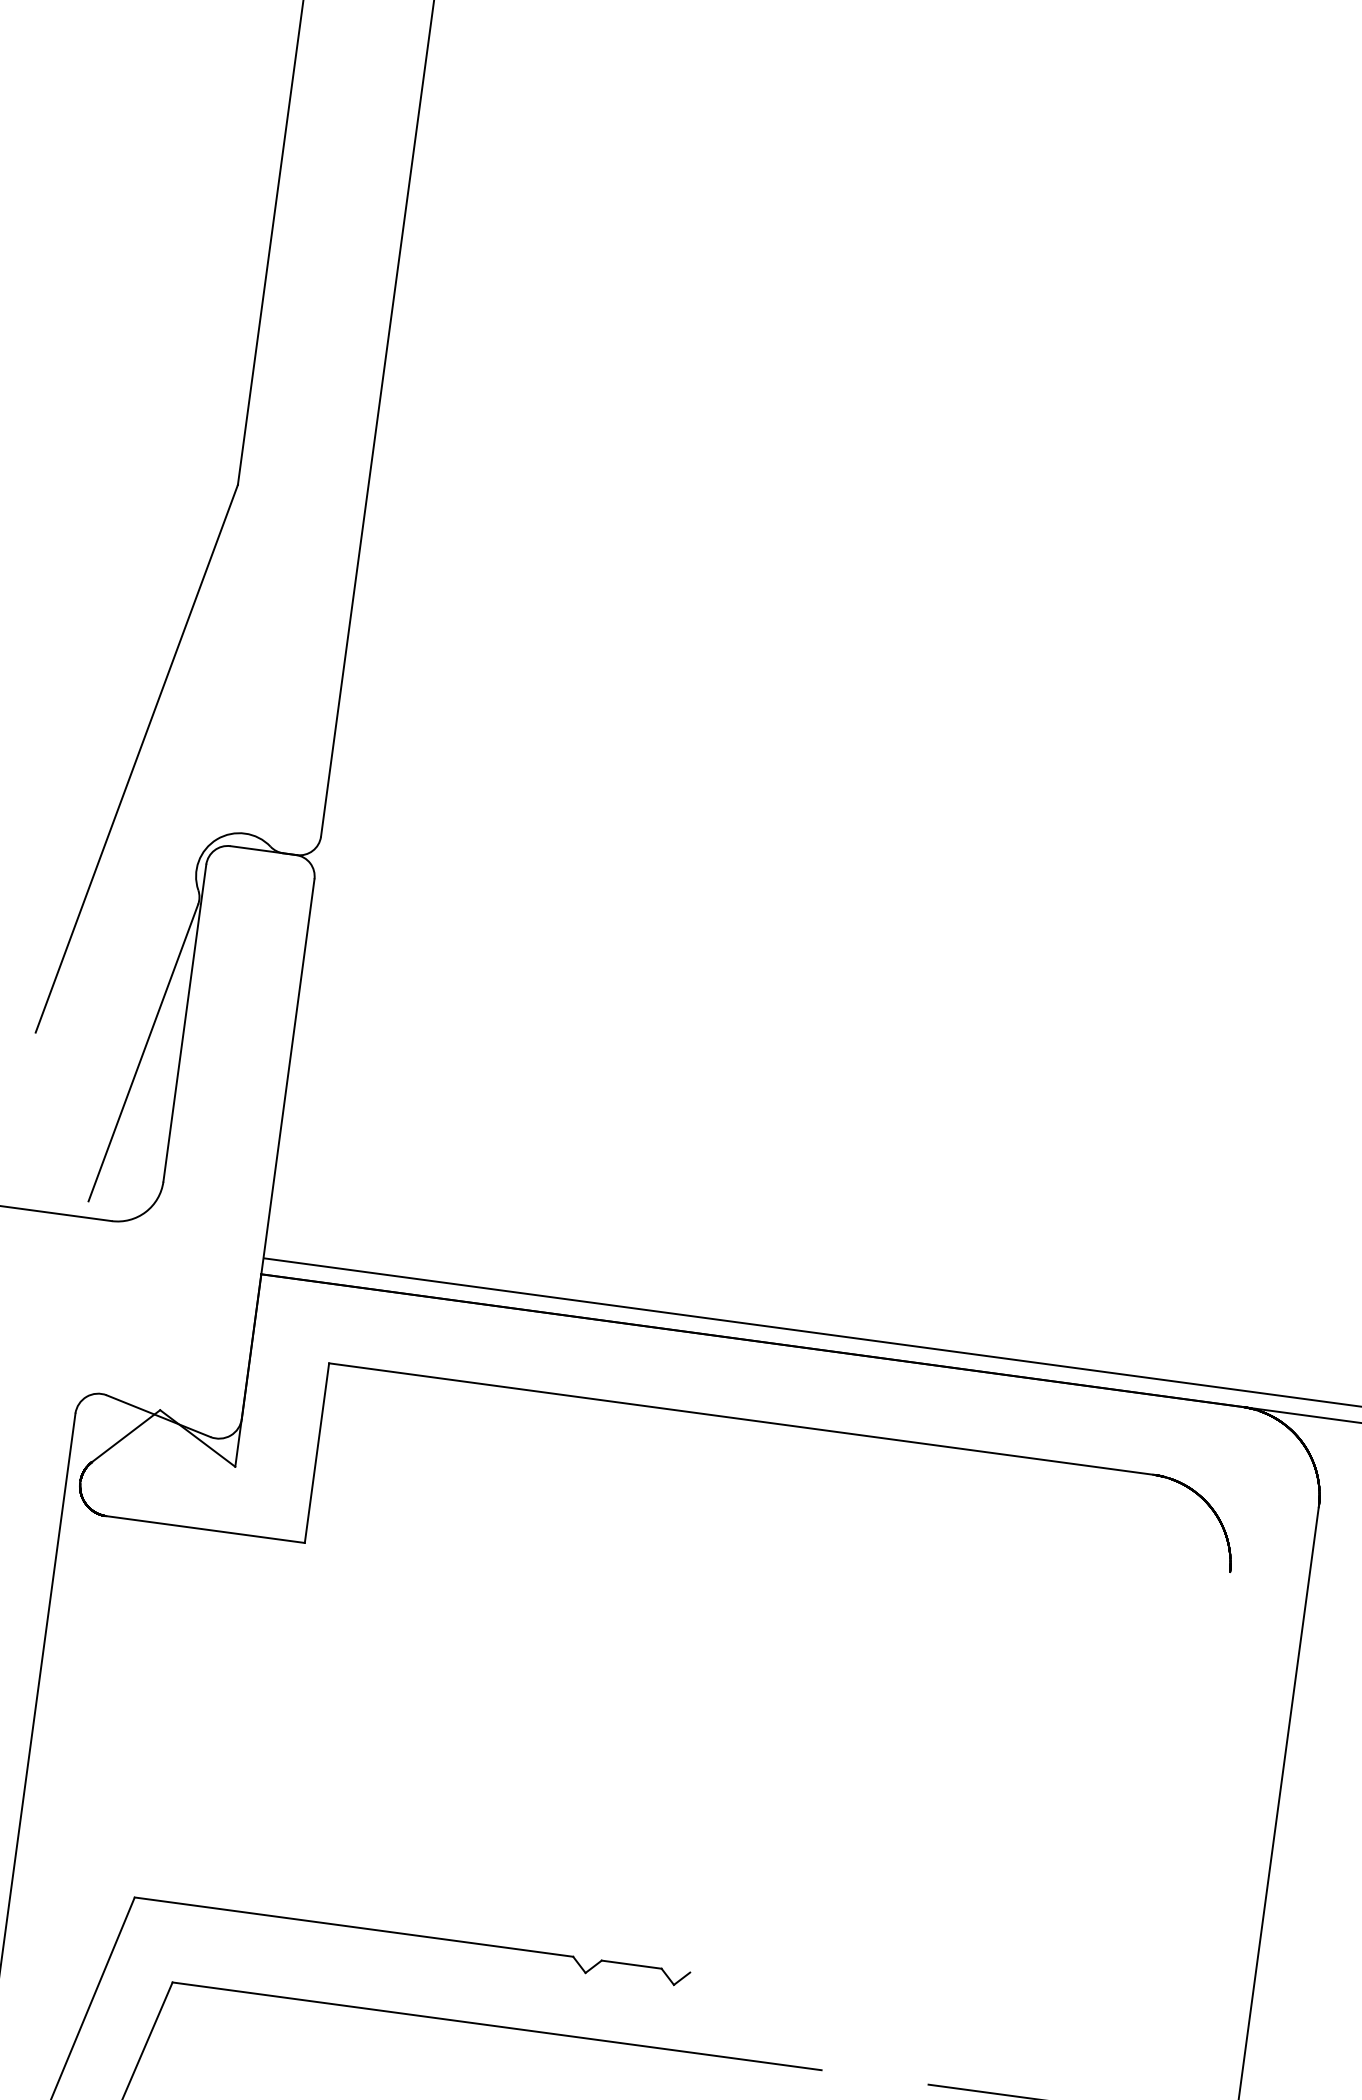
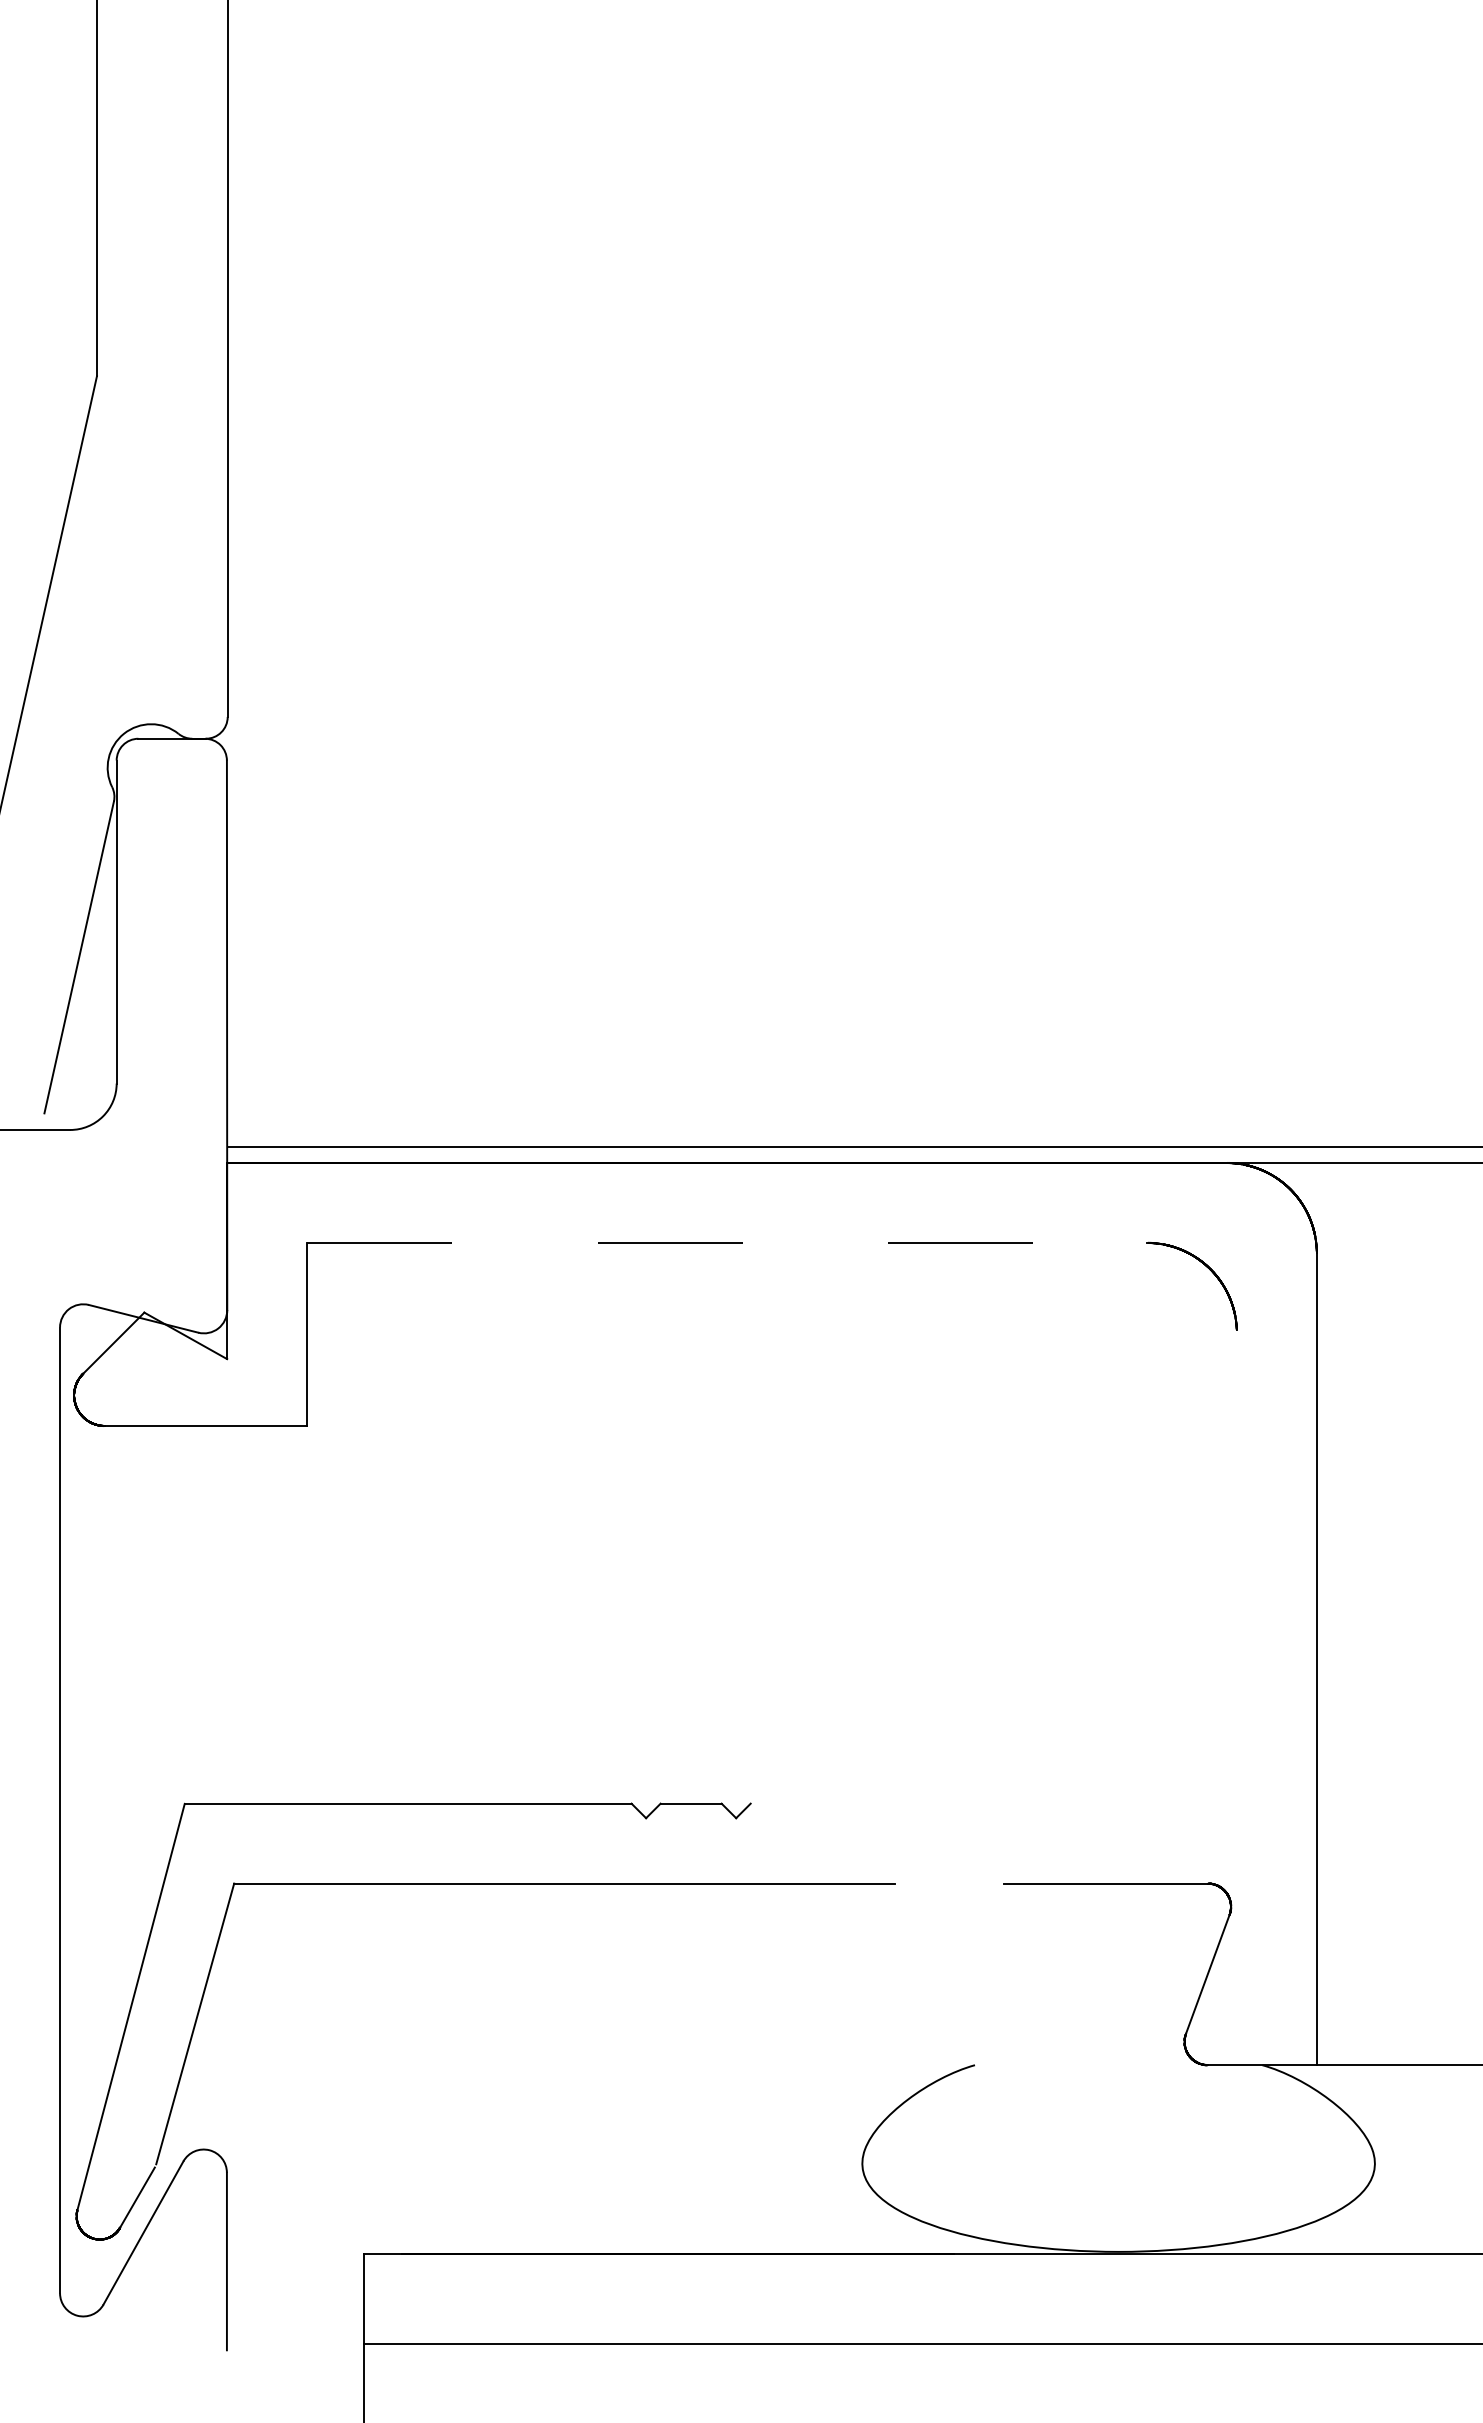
line: (740, 1418) -> (726, 1242), solid -> dashed

